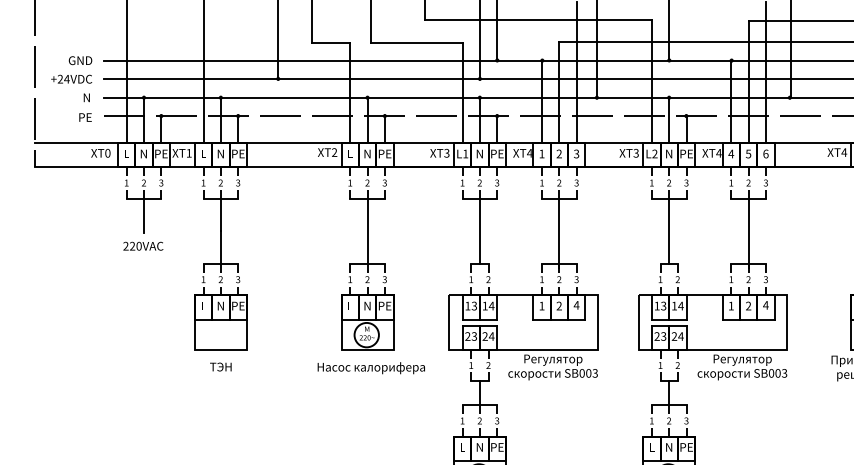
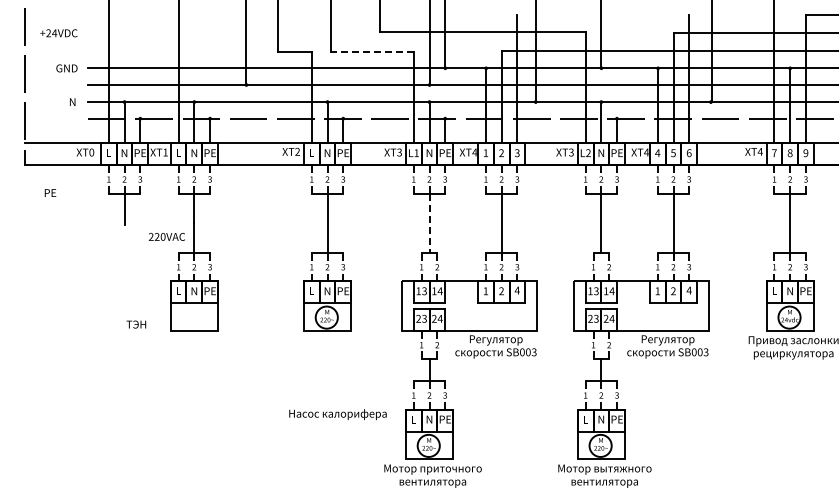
line: (415, 43) -> (371, 52), solid -> dashed
text: (71, 79) -> (58, 33), moved
text: (85, 116) -> (50, 192), moved
line: (479, 231) -> (429, 223), solid -> dashed
text: (142, 245) -> (166, 236), moved
text: (221, 366) -> (136, 324), moved
text: (370, 368) -> (337, 414), moved

